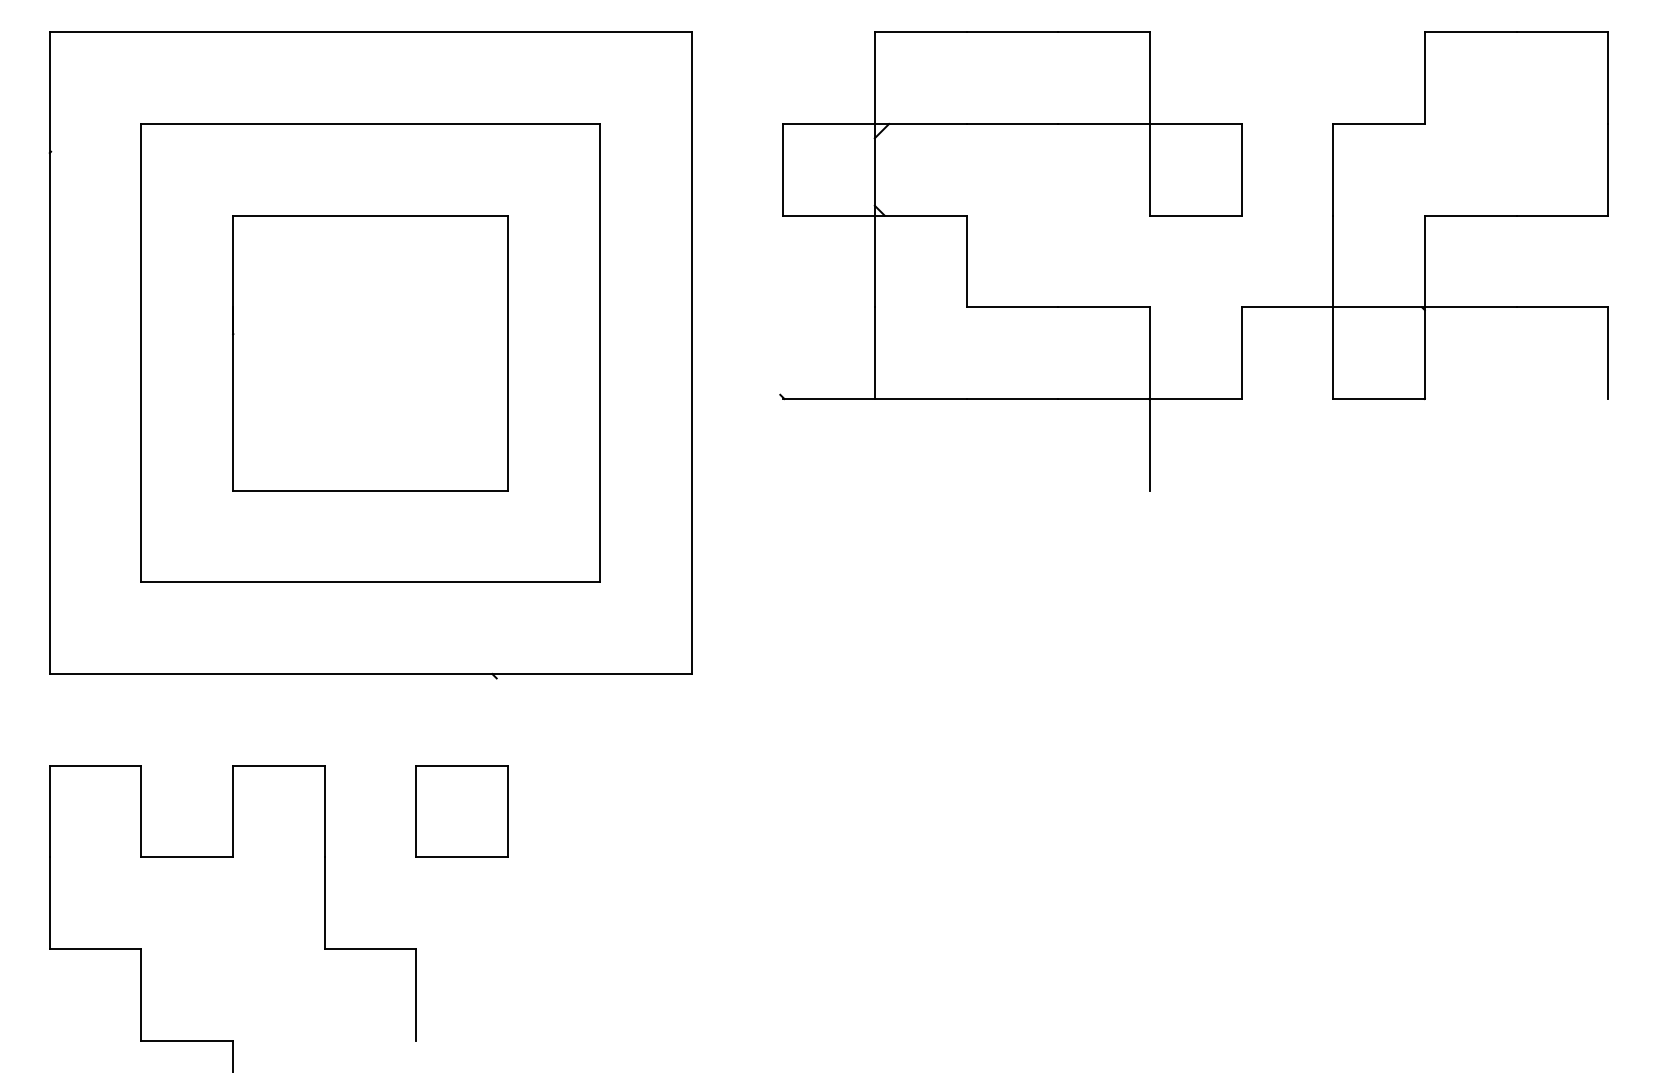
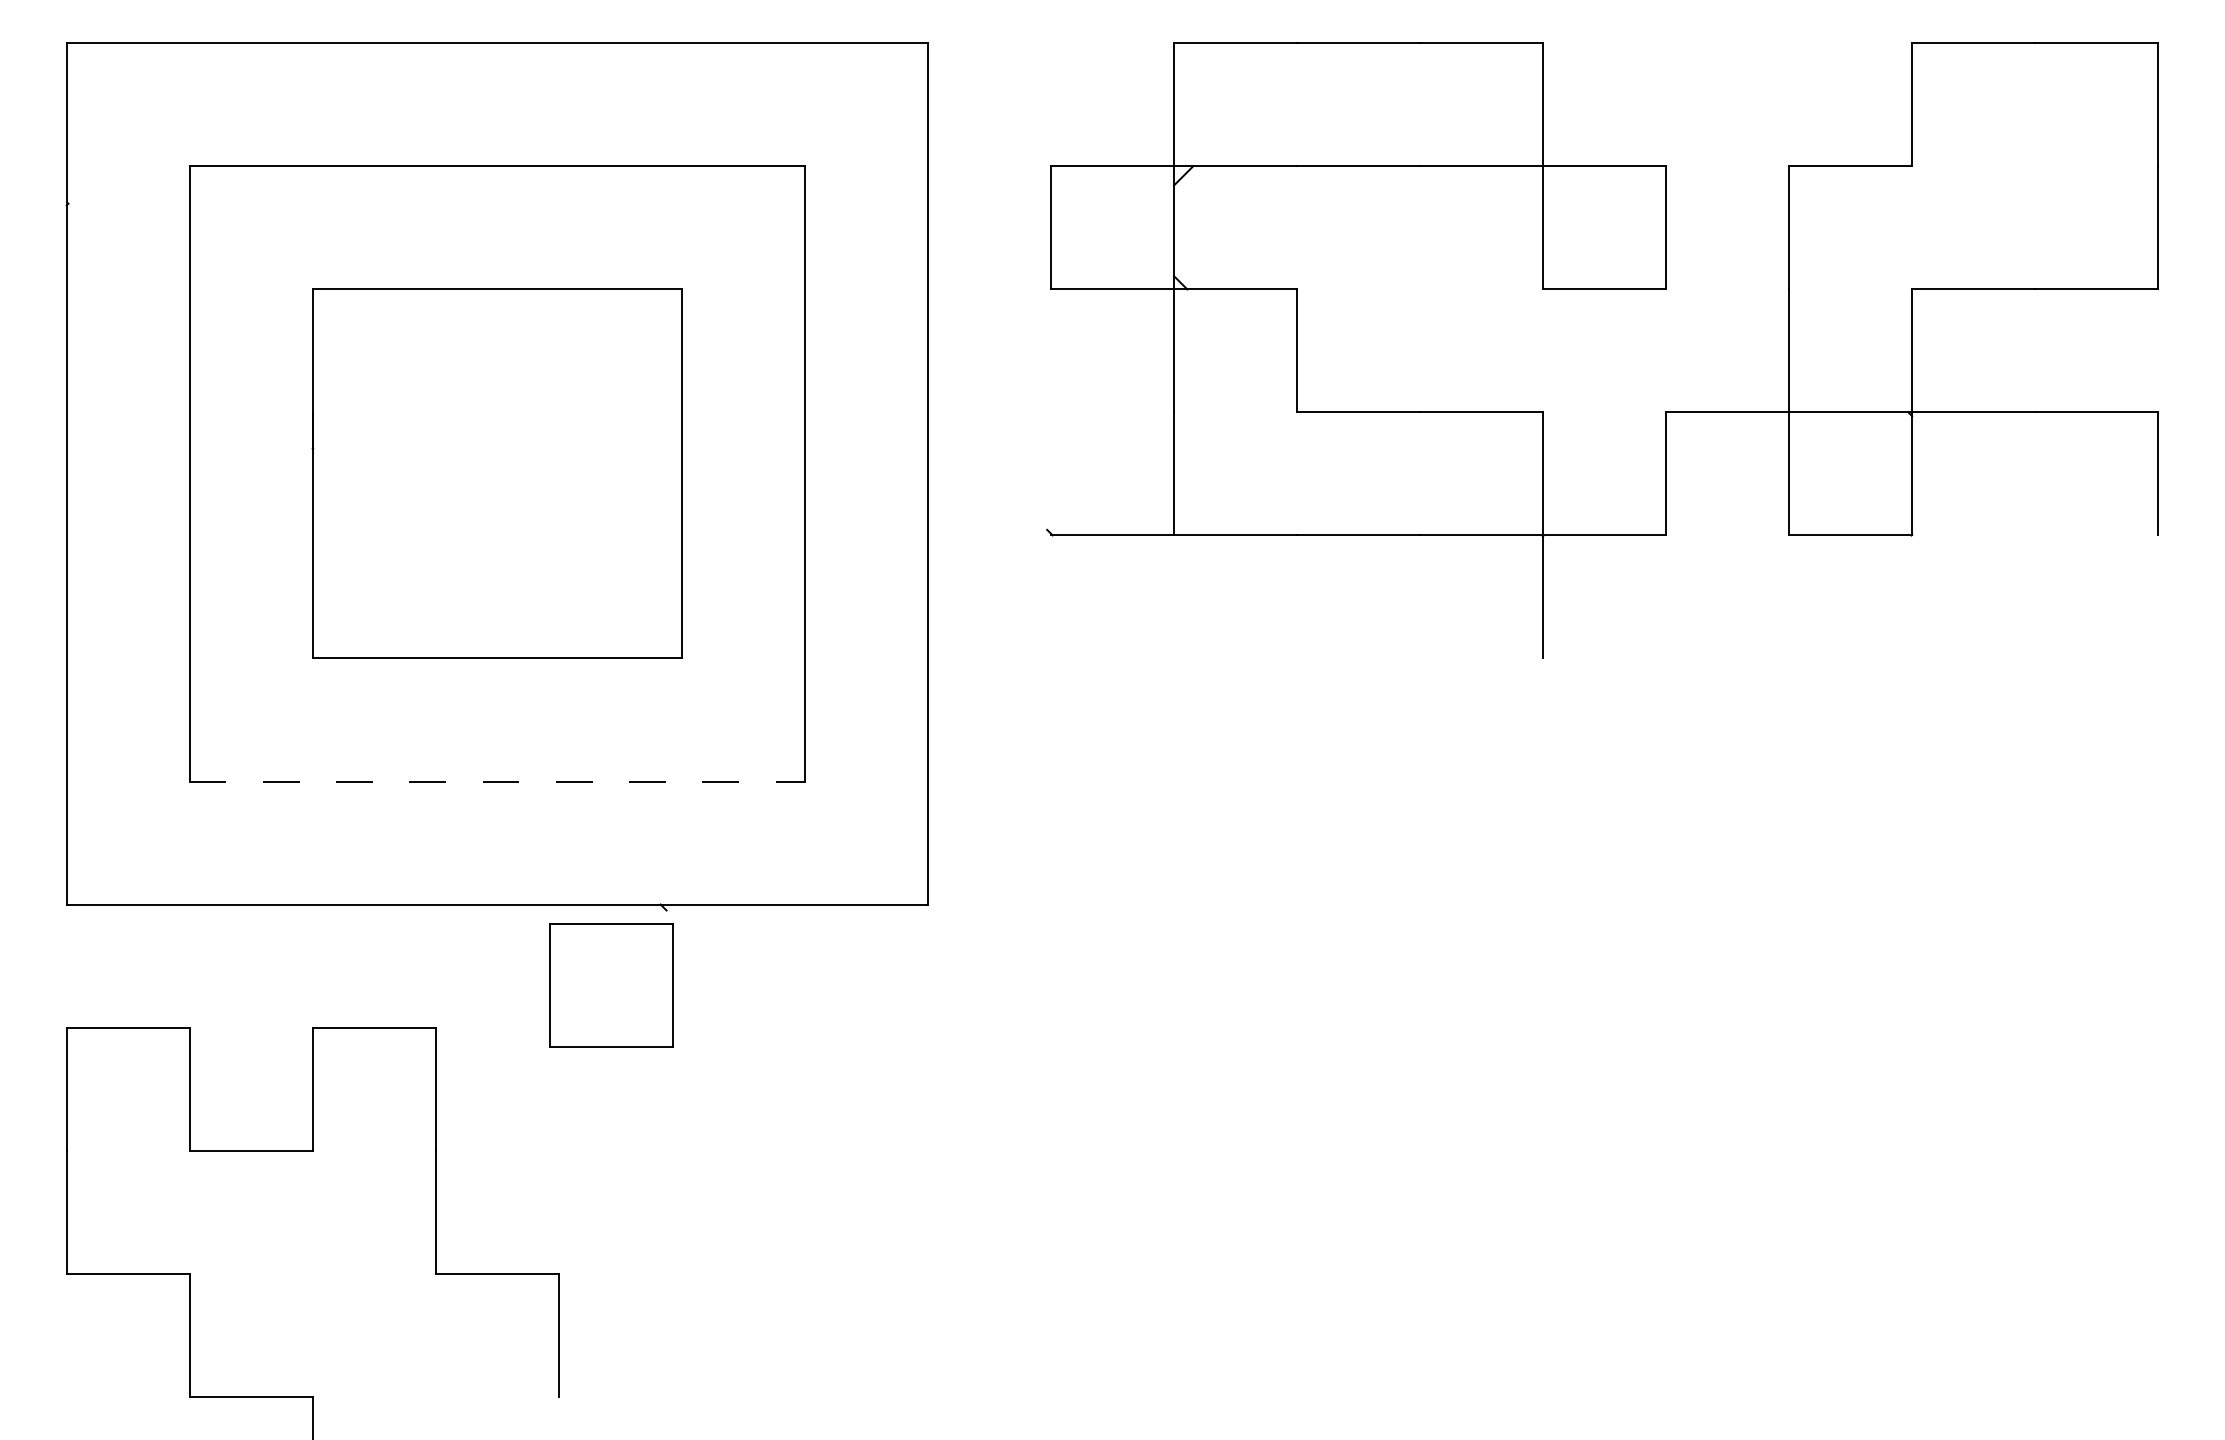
line: (370, 582) -> (497, 781), solid -> dashed
part: (462, 811) -> (611, 985), moved

